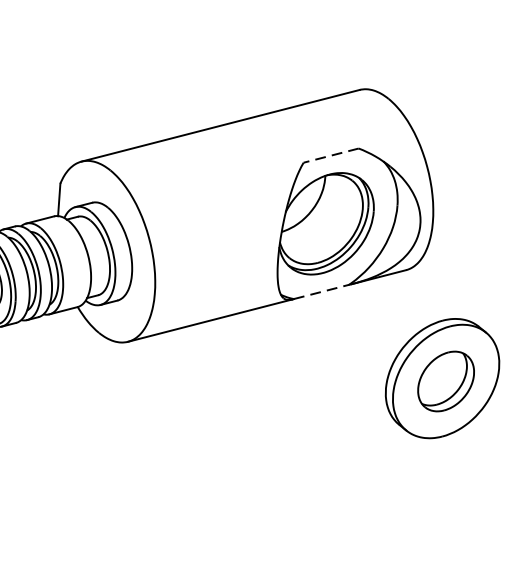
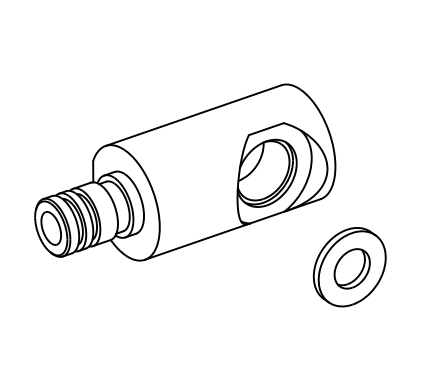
line: (329, 156) -> (265, 129), dashed -> solid
line: (322, 291) -> (267, 217), dashed -> solid

